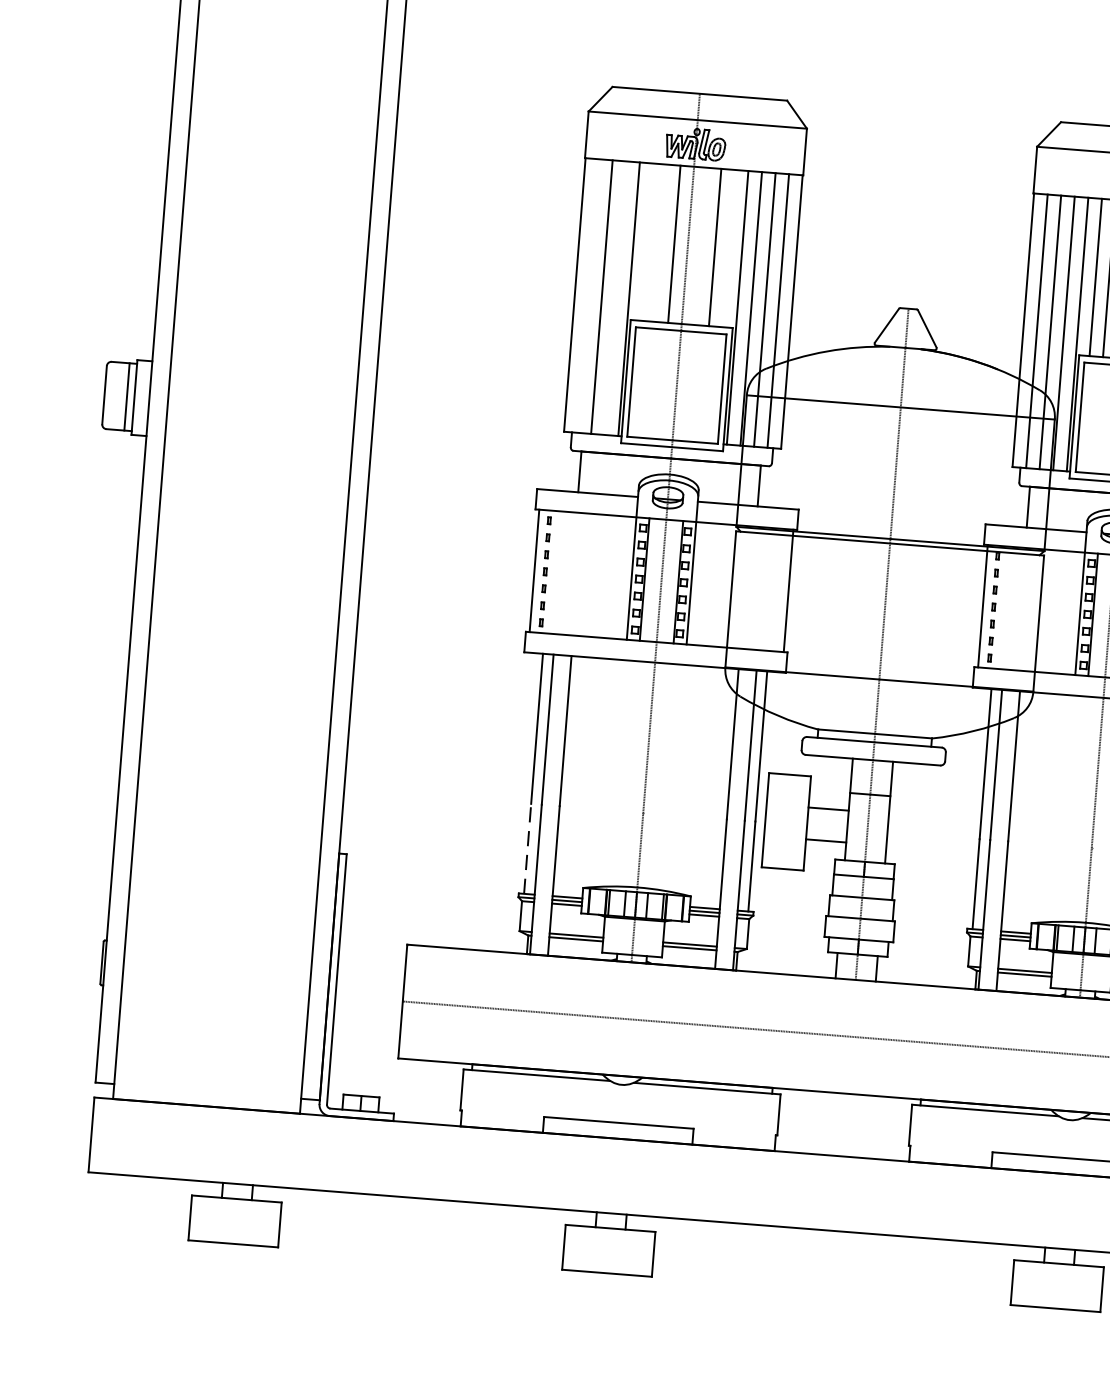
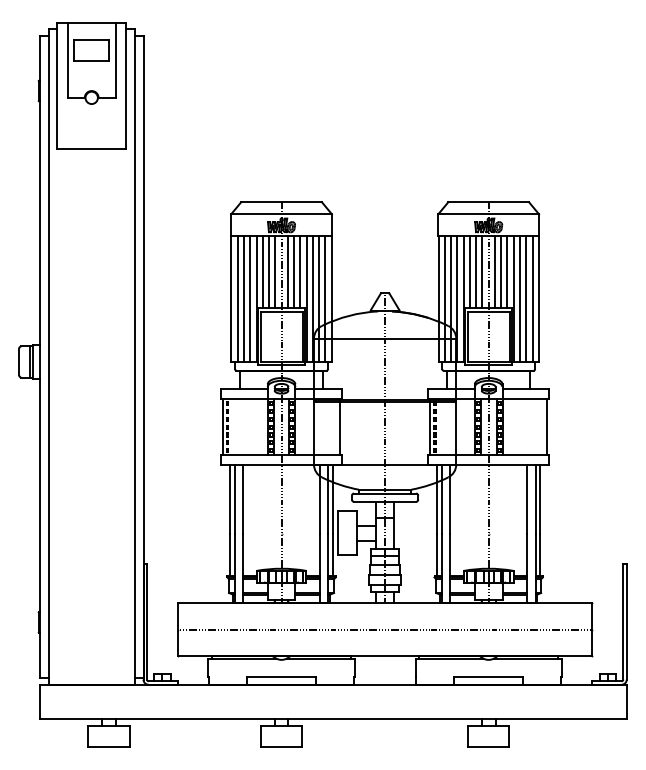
line: (646, 240) -> (262, 271), added
line: (661, 241) -> (269, 271), added
line: (700, 244) -> (287, 271), added
line: (729, 247) -> (300, 271), added
line: (588, 294) -> (237, 298), added
line: (616, 297) -> (250, 298), added
line: (527, 847) -> (229, 554), dashed -> solid

